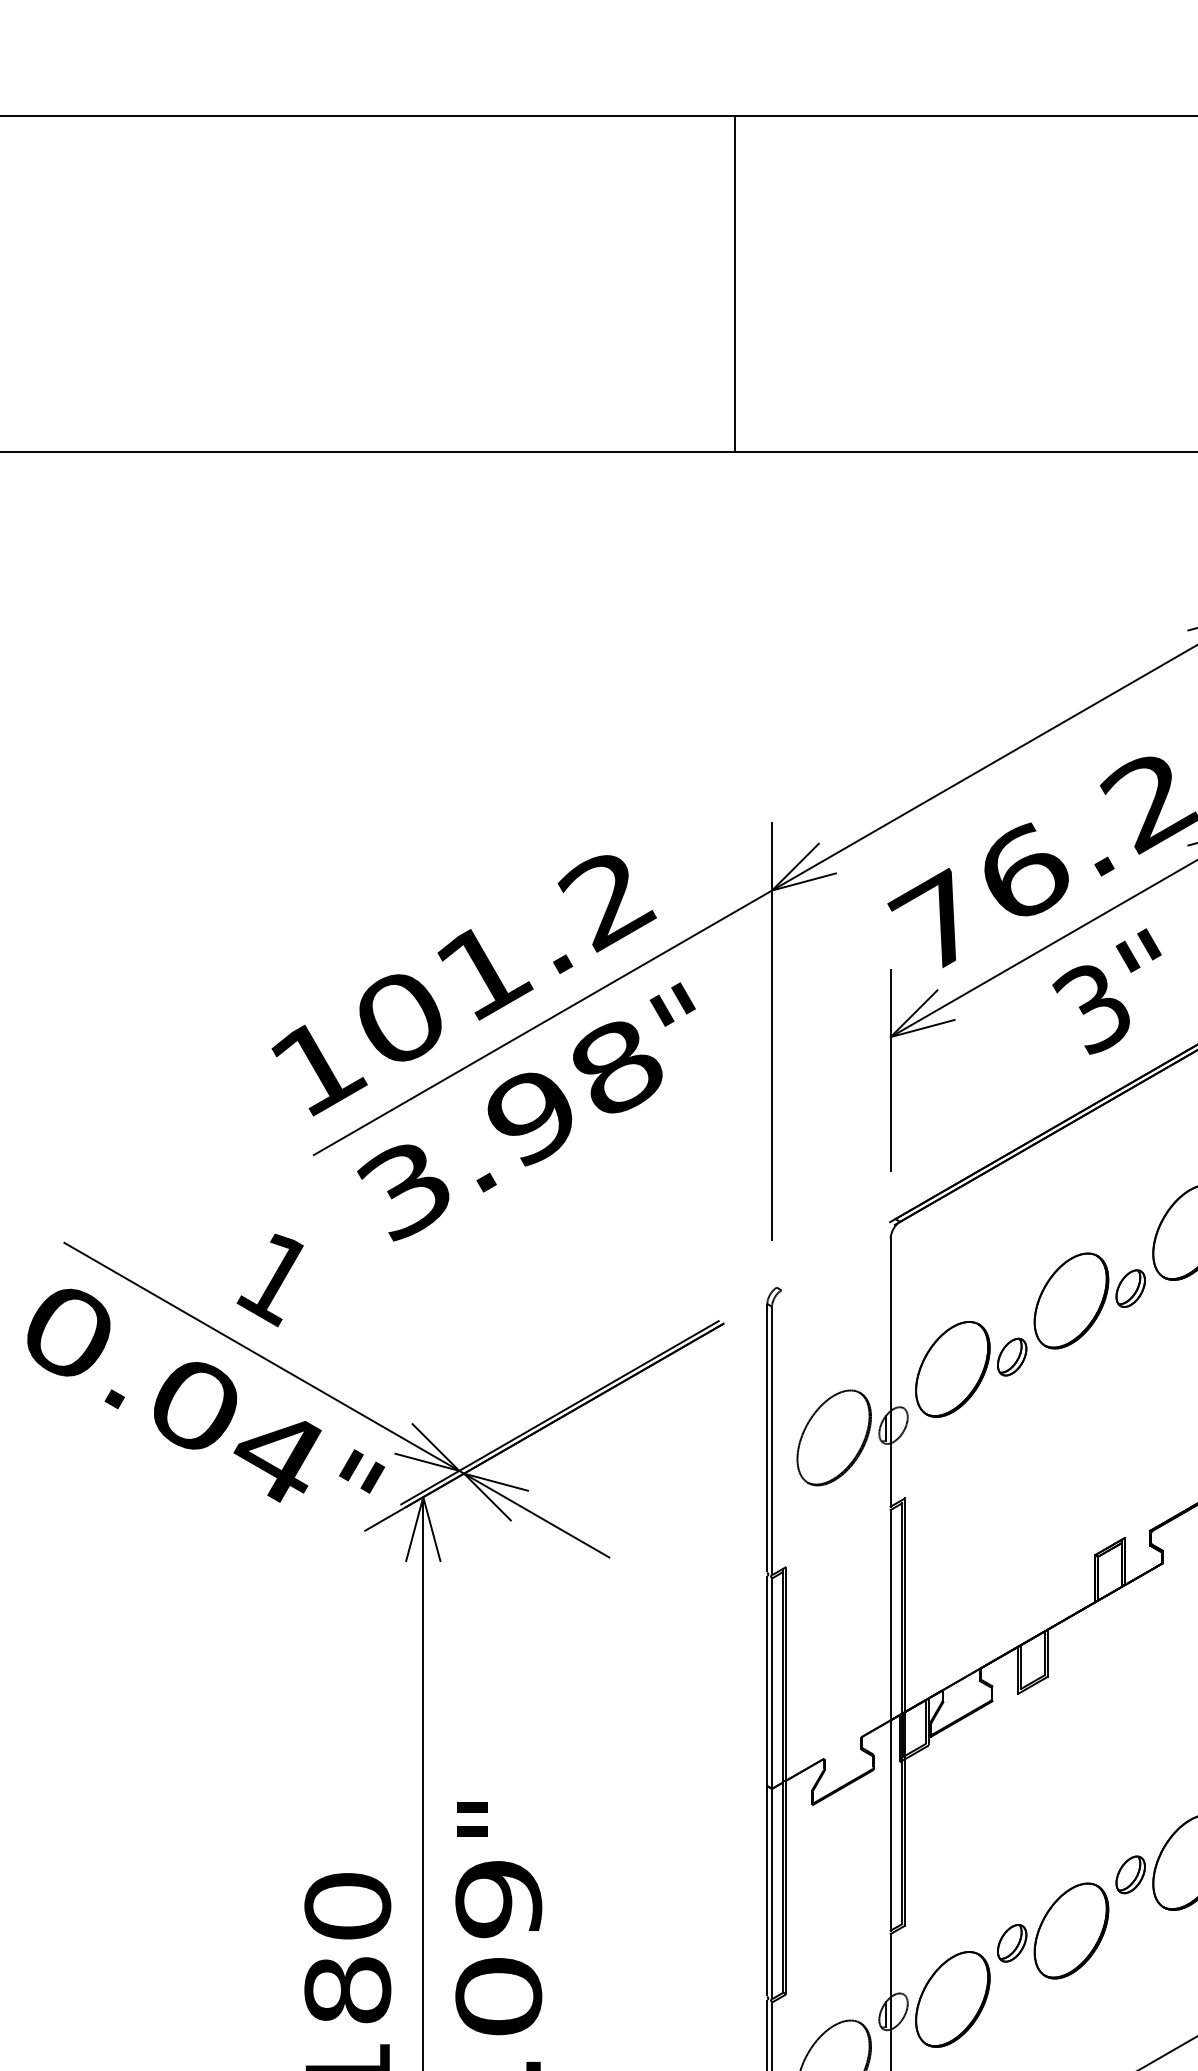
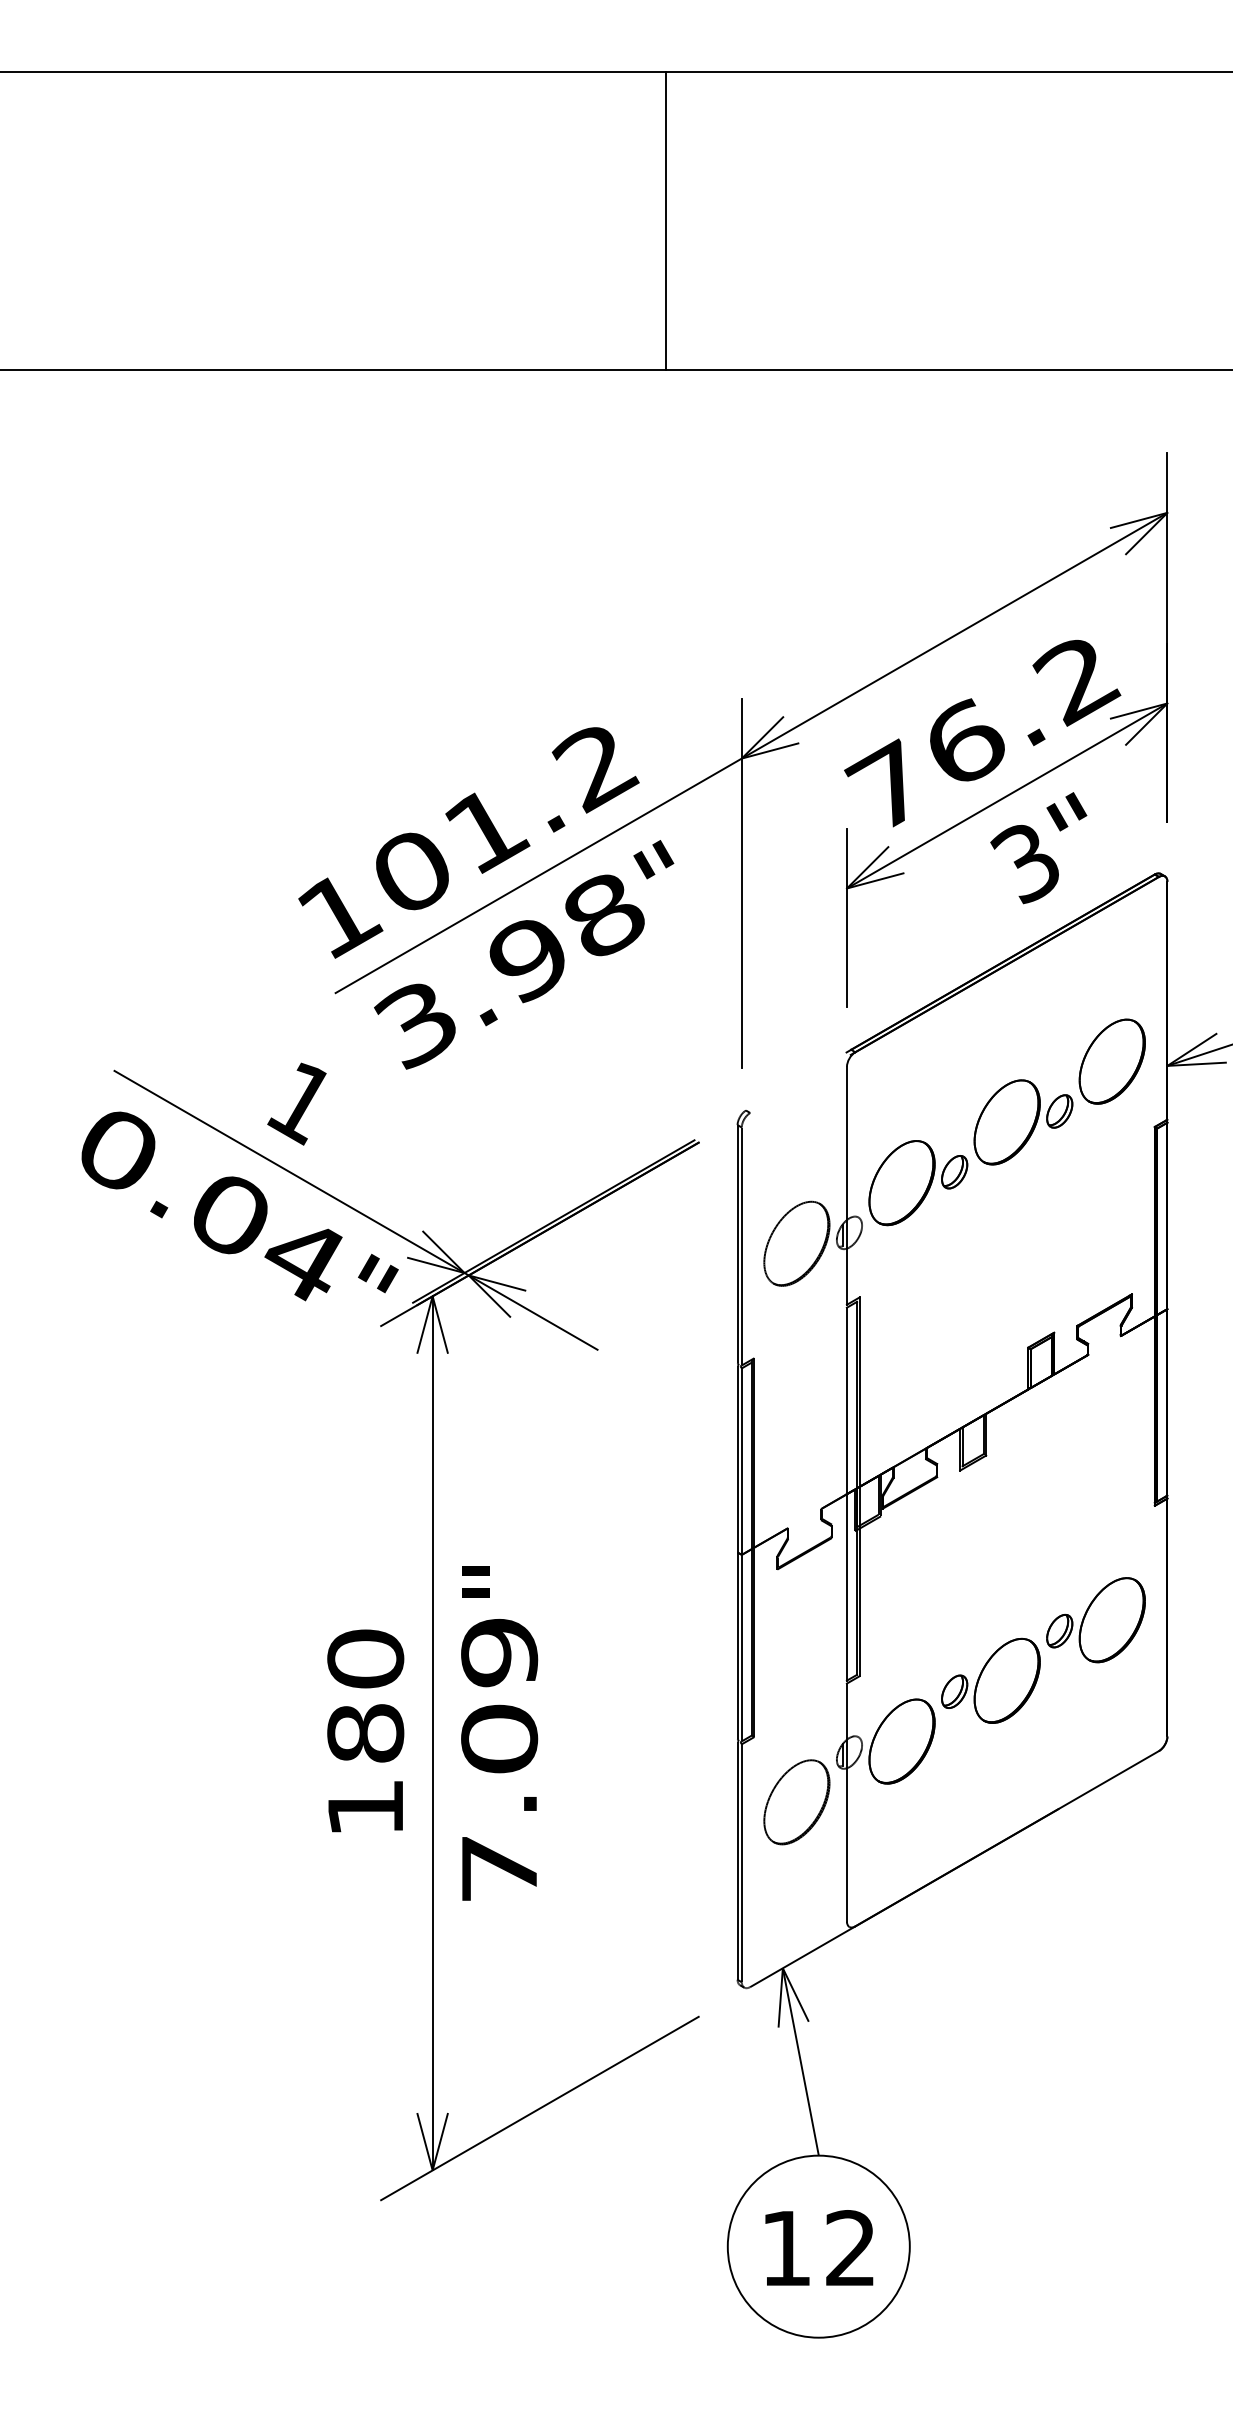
line: (735, 283) -> (666, 220), moved

